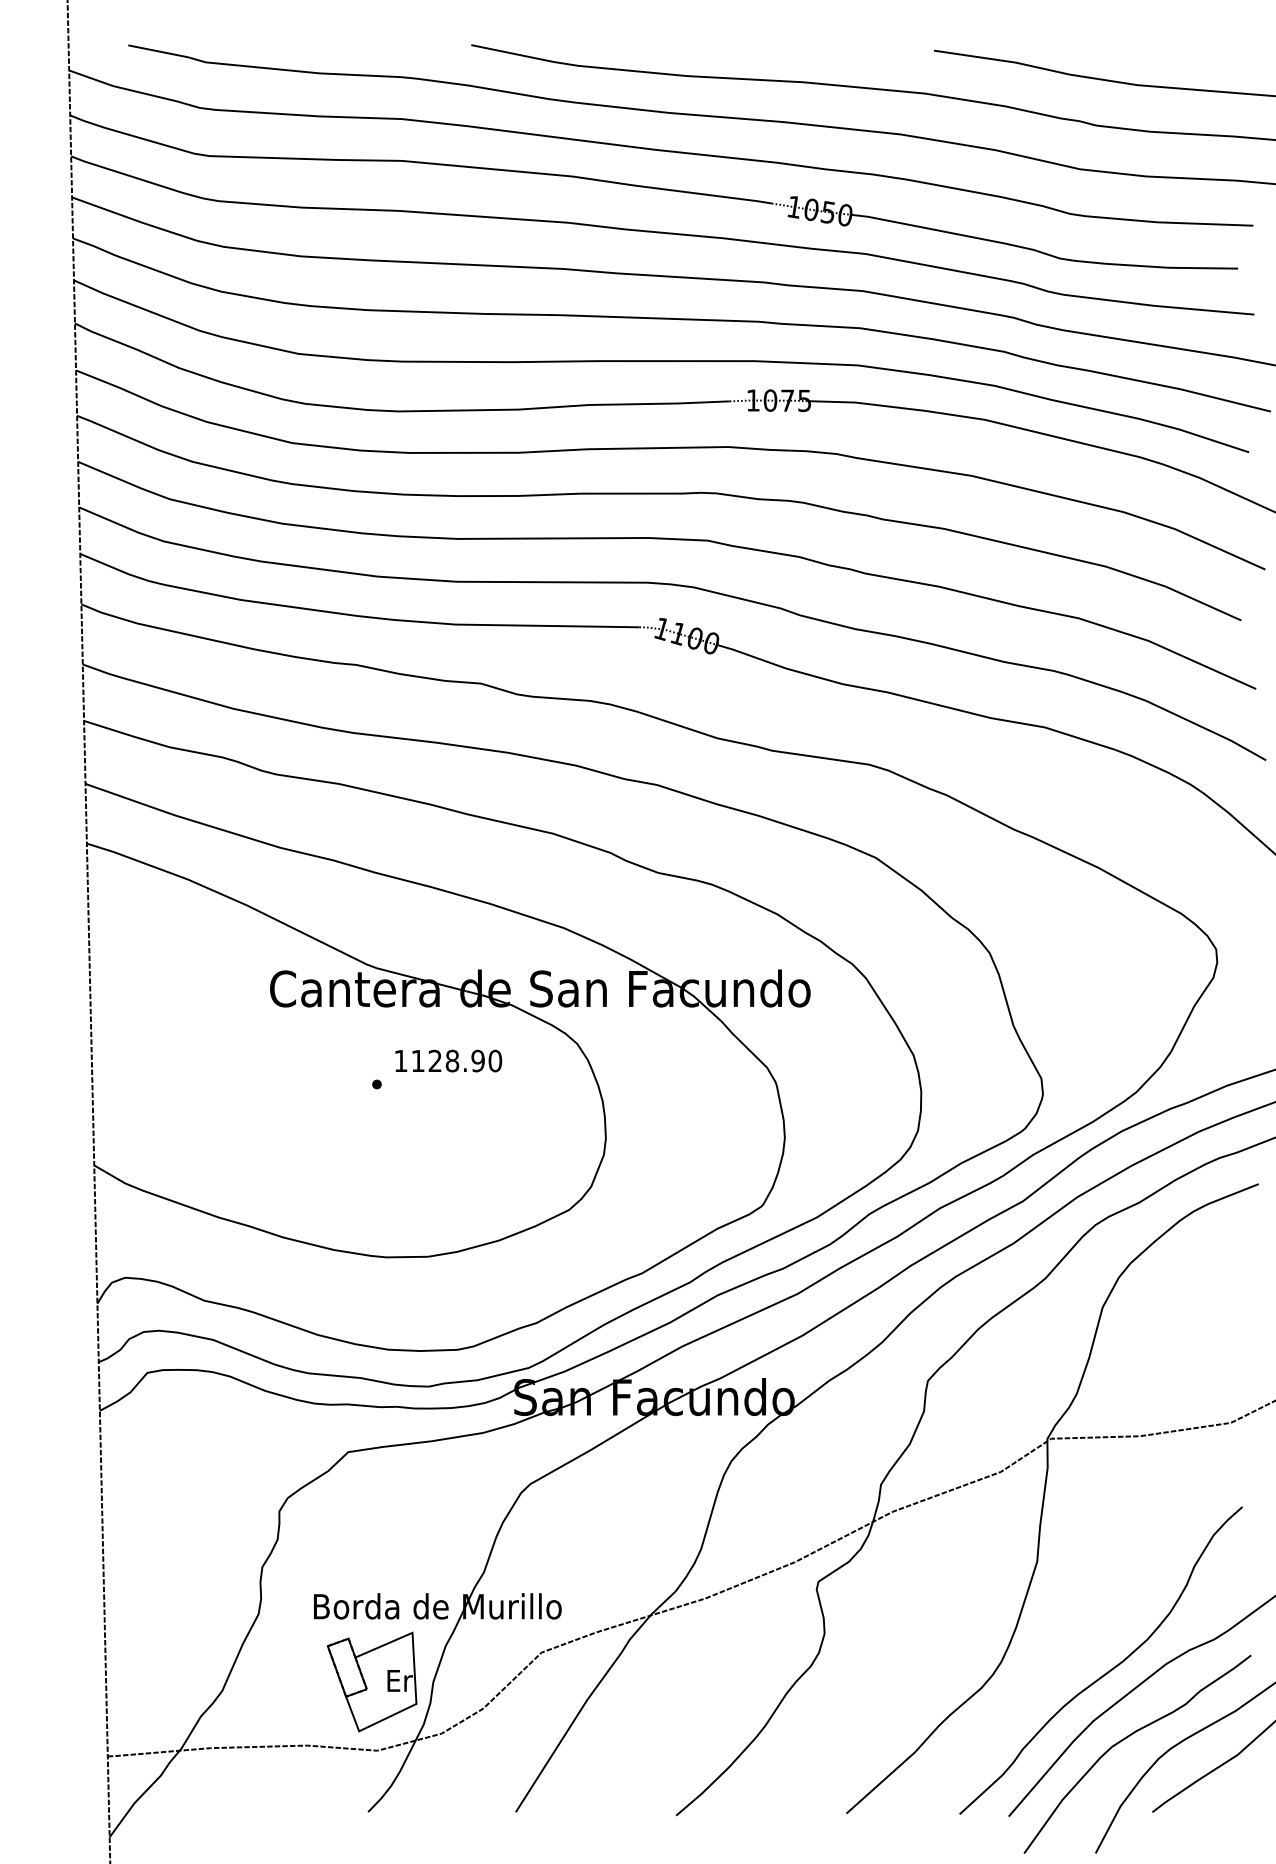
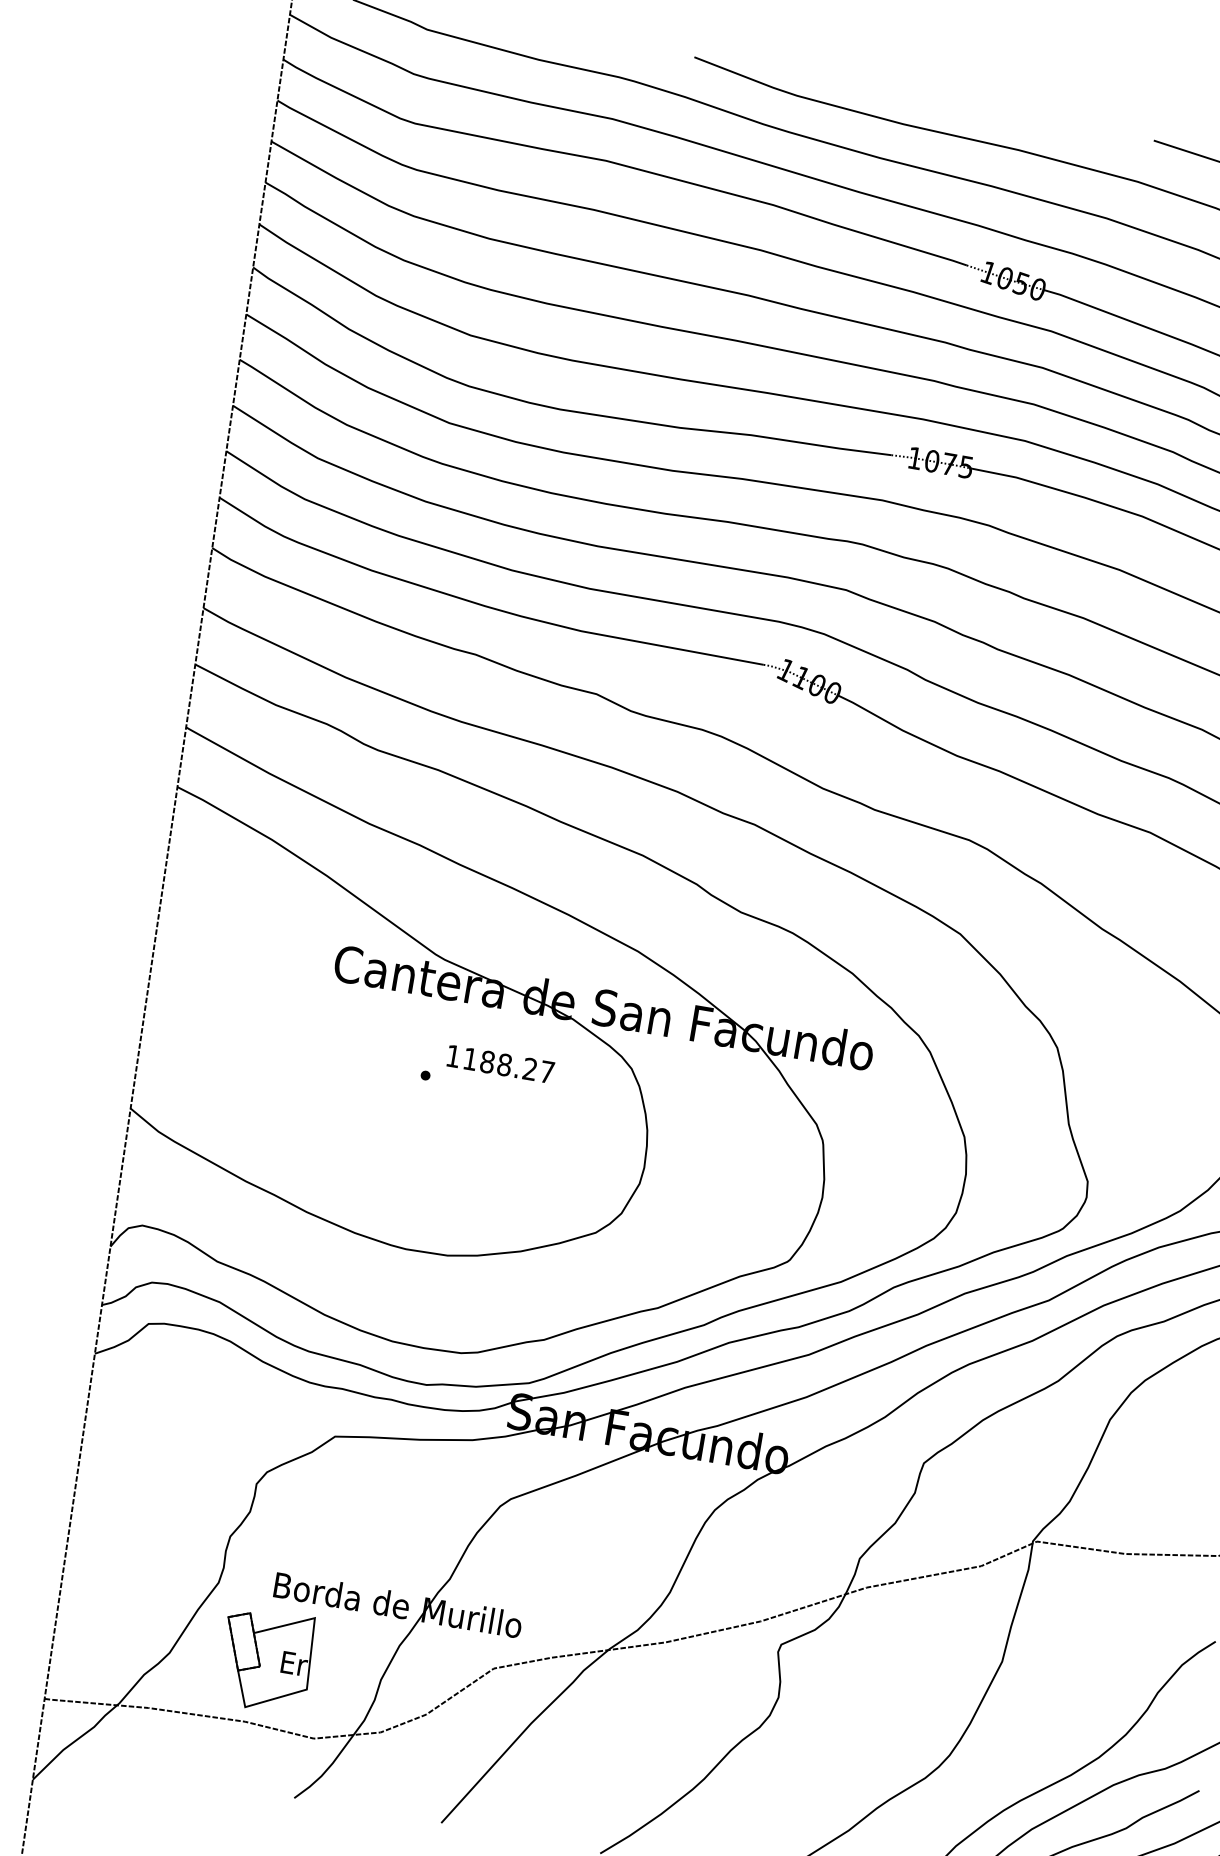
text: (465, 1060) -> (517, 1066), 1128.90 -> 1188.27
part: (371, 1681) -> (265, 1659), moved

